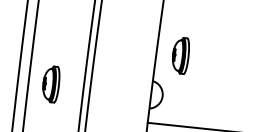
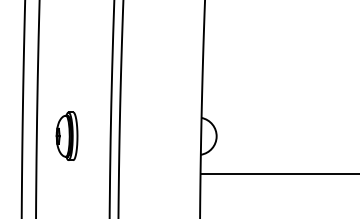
part: (180, 55) -> (234, 79), removed

